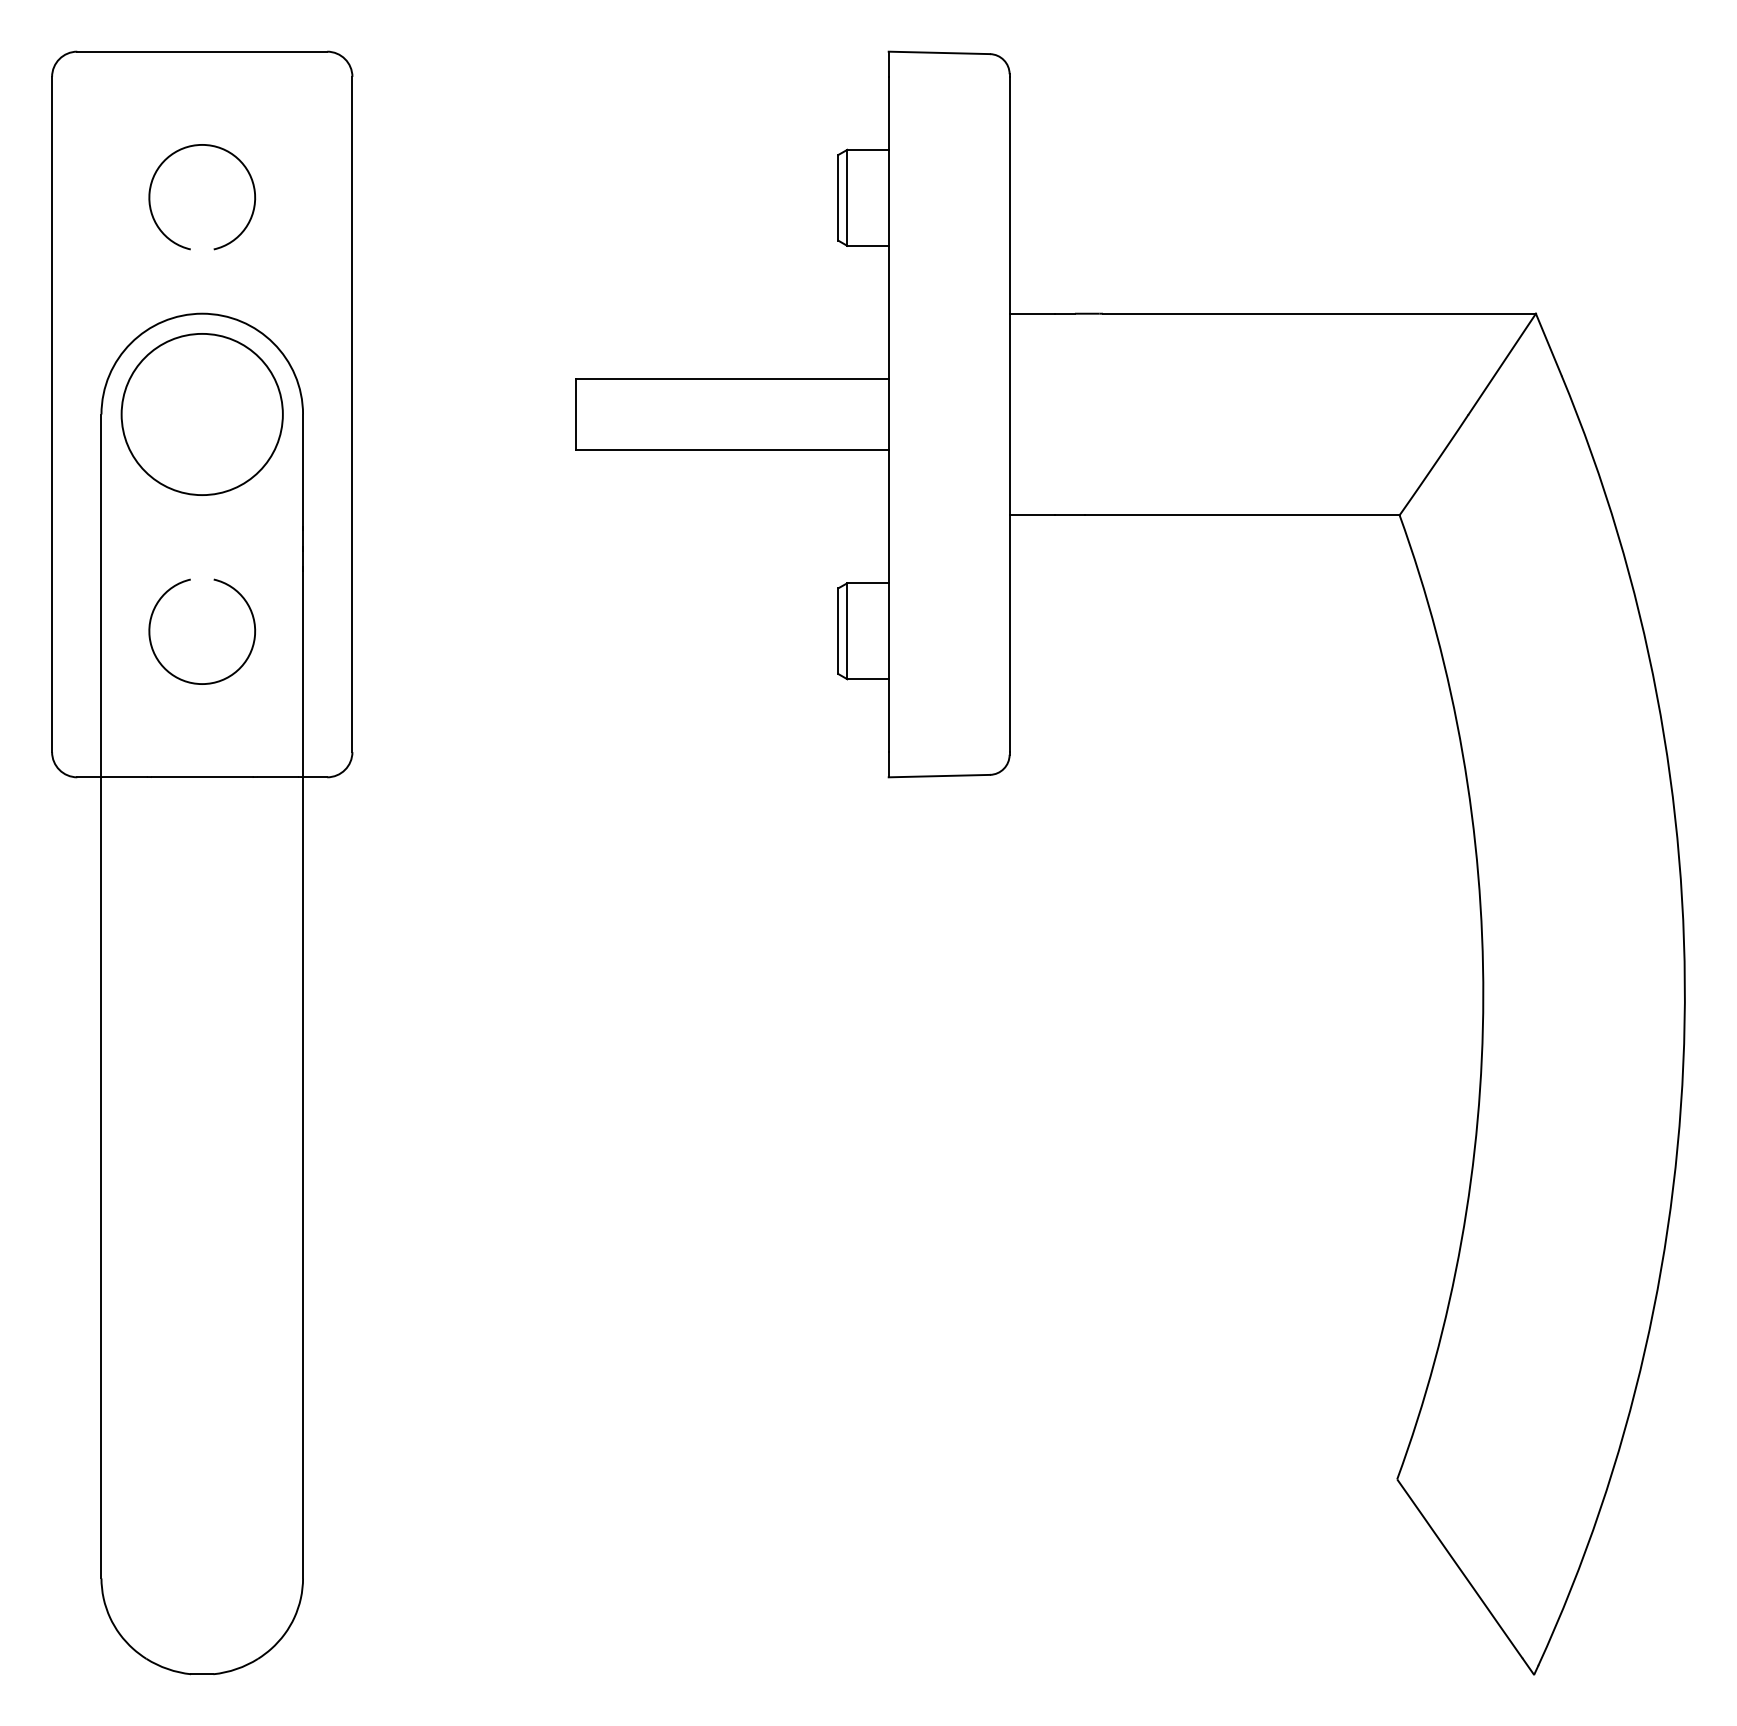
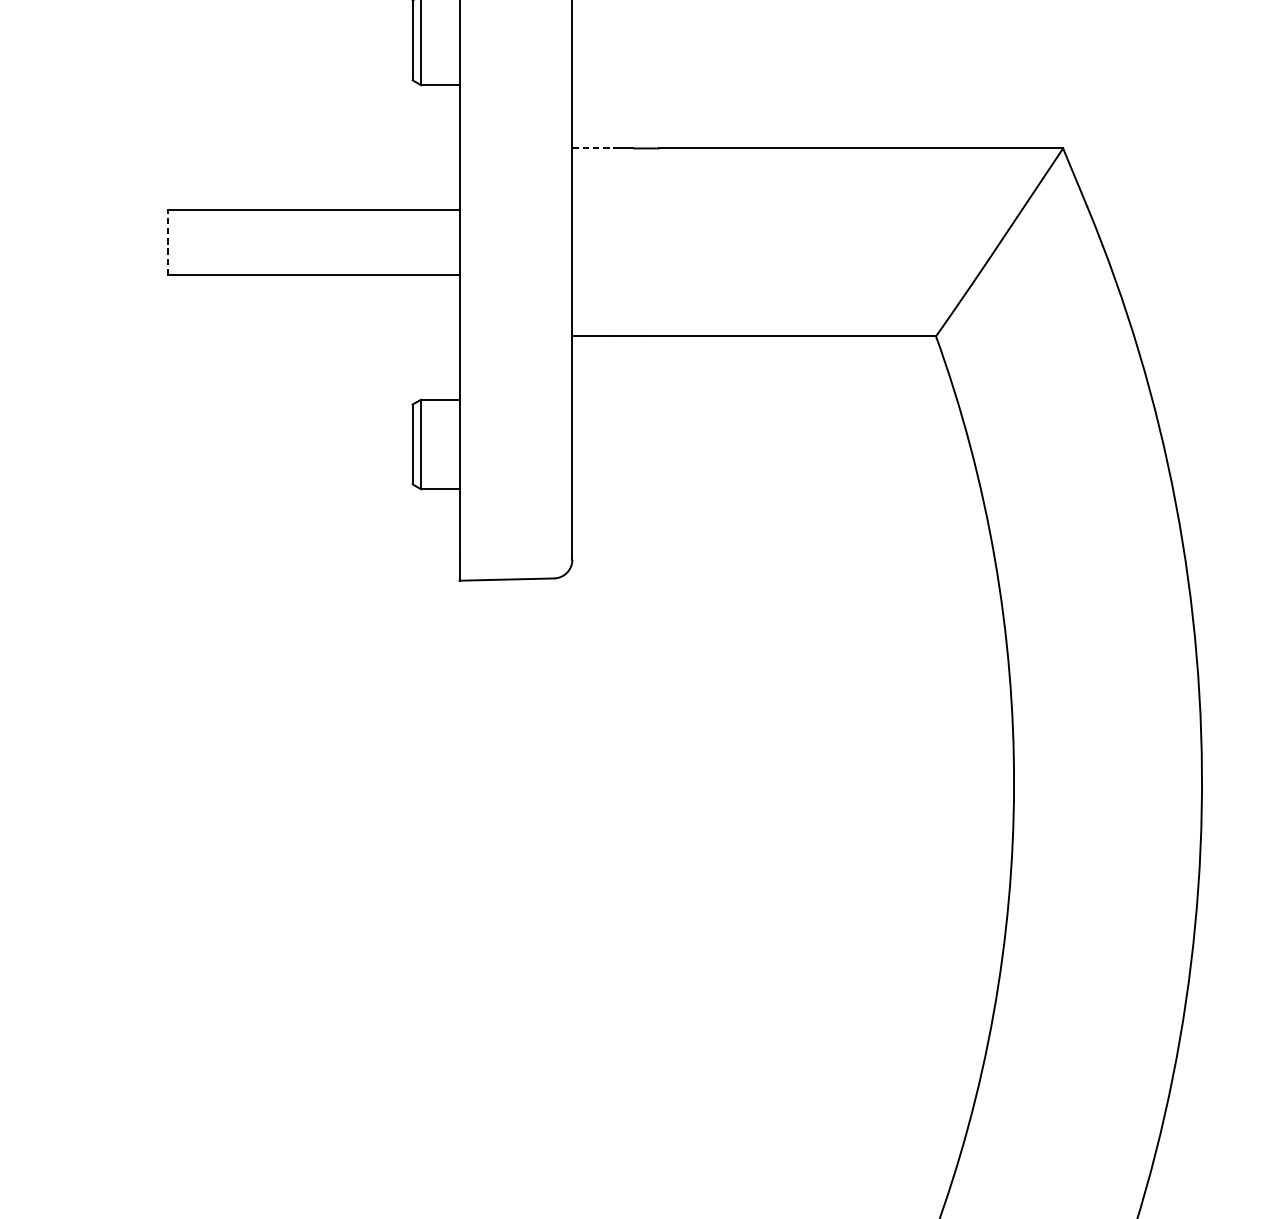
line: (1032, 313) -> (593, 148), solid -> dashed
line: (576, 414) -> (168, 242), solid -> dashed

